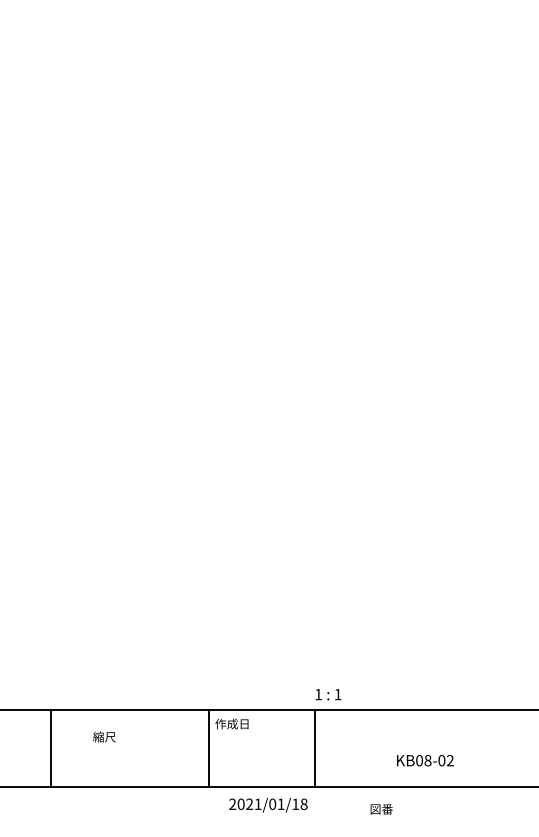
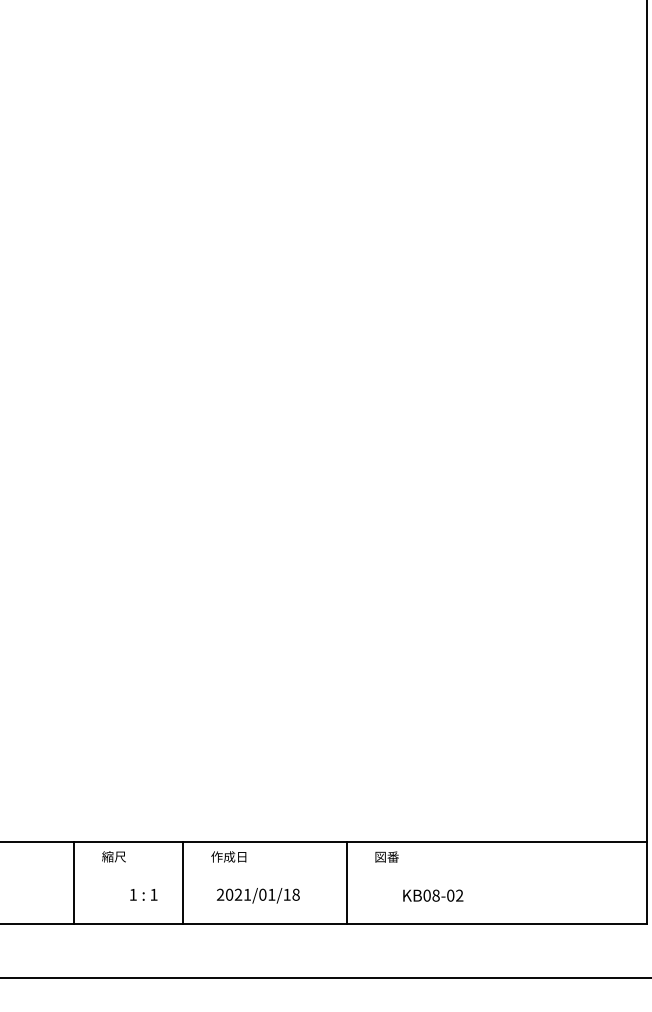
text: (328, 694) -> (143, 894), moved
text: (103, 736) -> (113, 856), moved
line: (50, 748) -> (74, 882), moved
line: (208, 748) -> (183, 882), moved
line: (315, 748) -> (347, 882), moved
text: (268, 804) -> (258, 895), moved
text: (381, 808) -> (386, 856), moved

